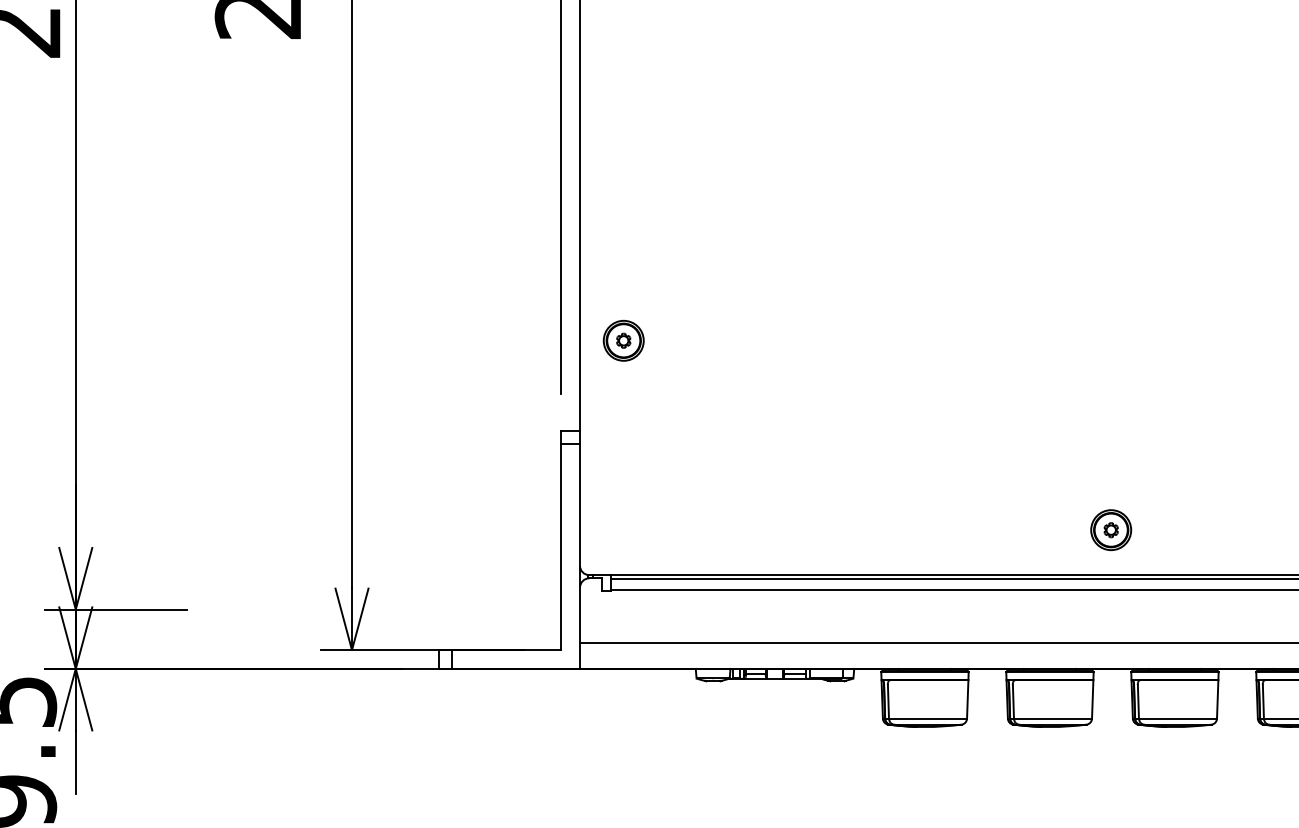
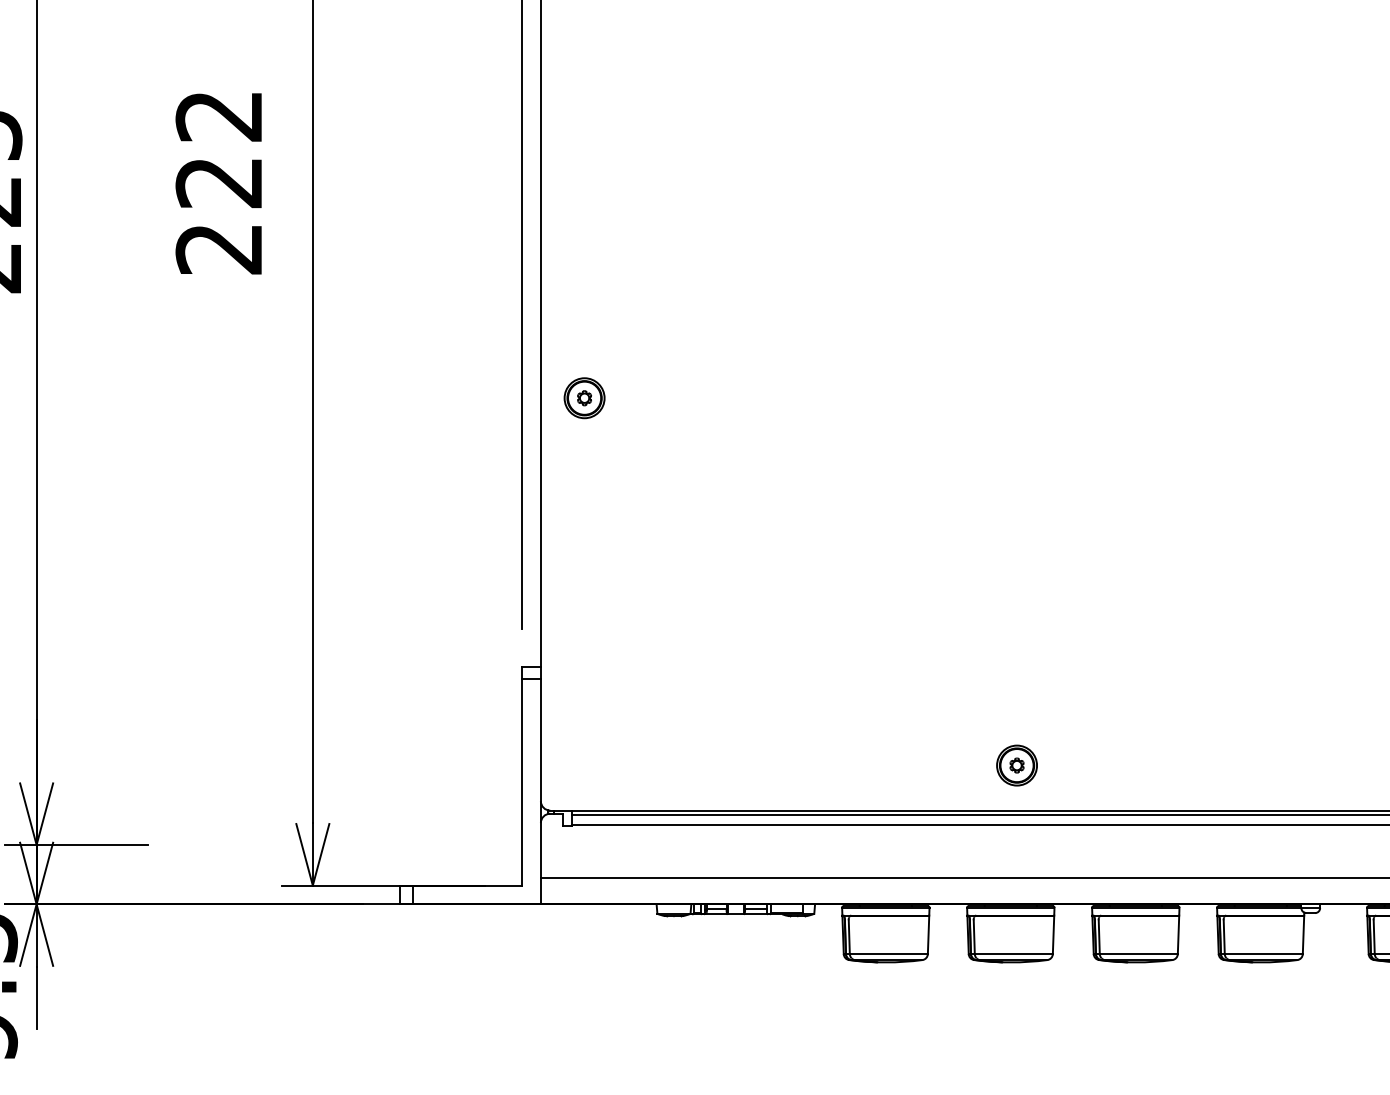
part: (623, 341) -> (584, 398), moved
part: (1110, 530) -> (1016, 765), moved

